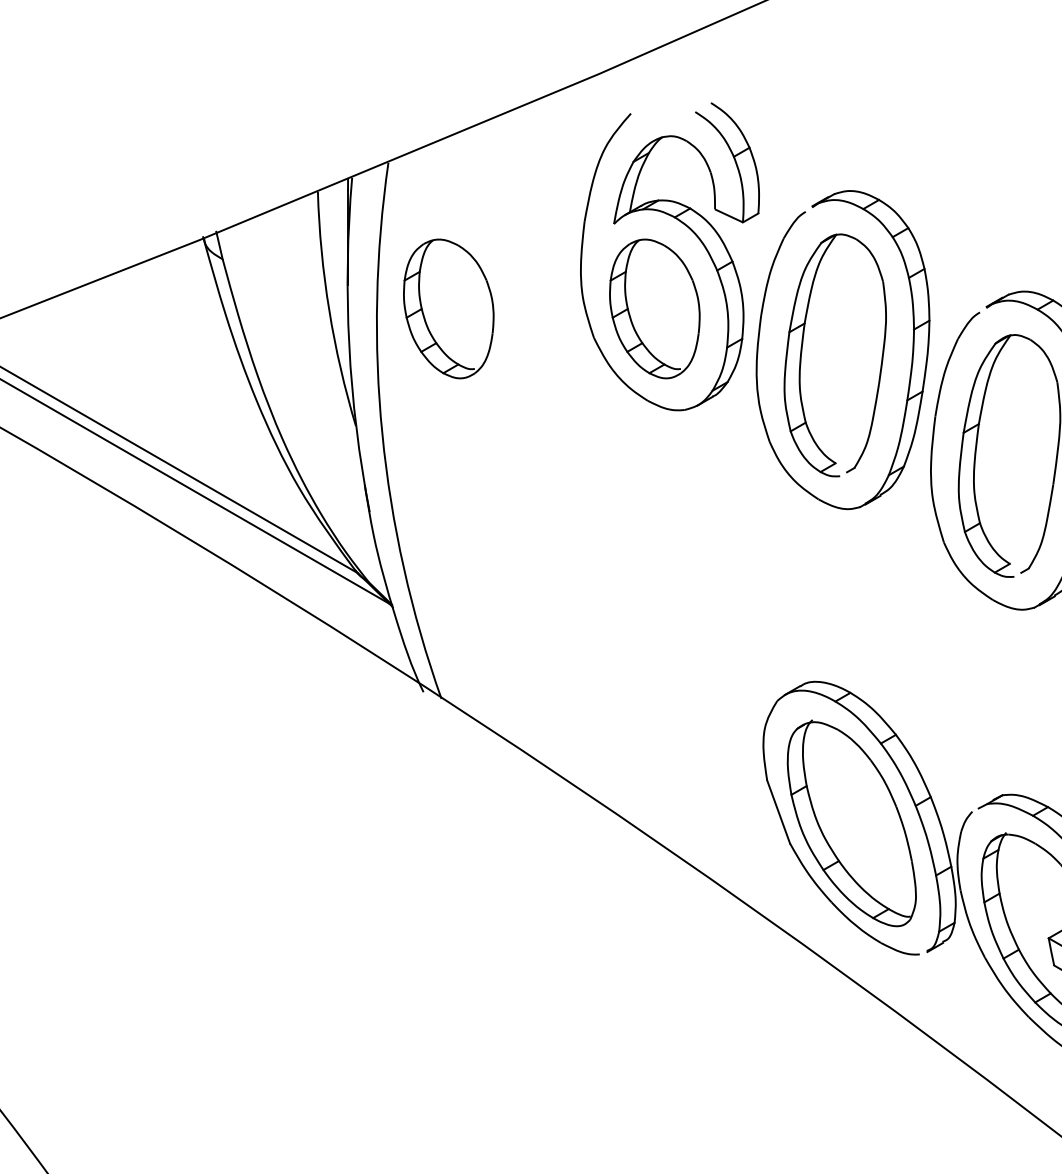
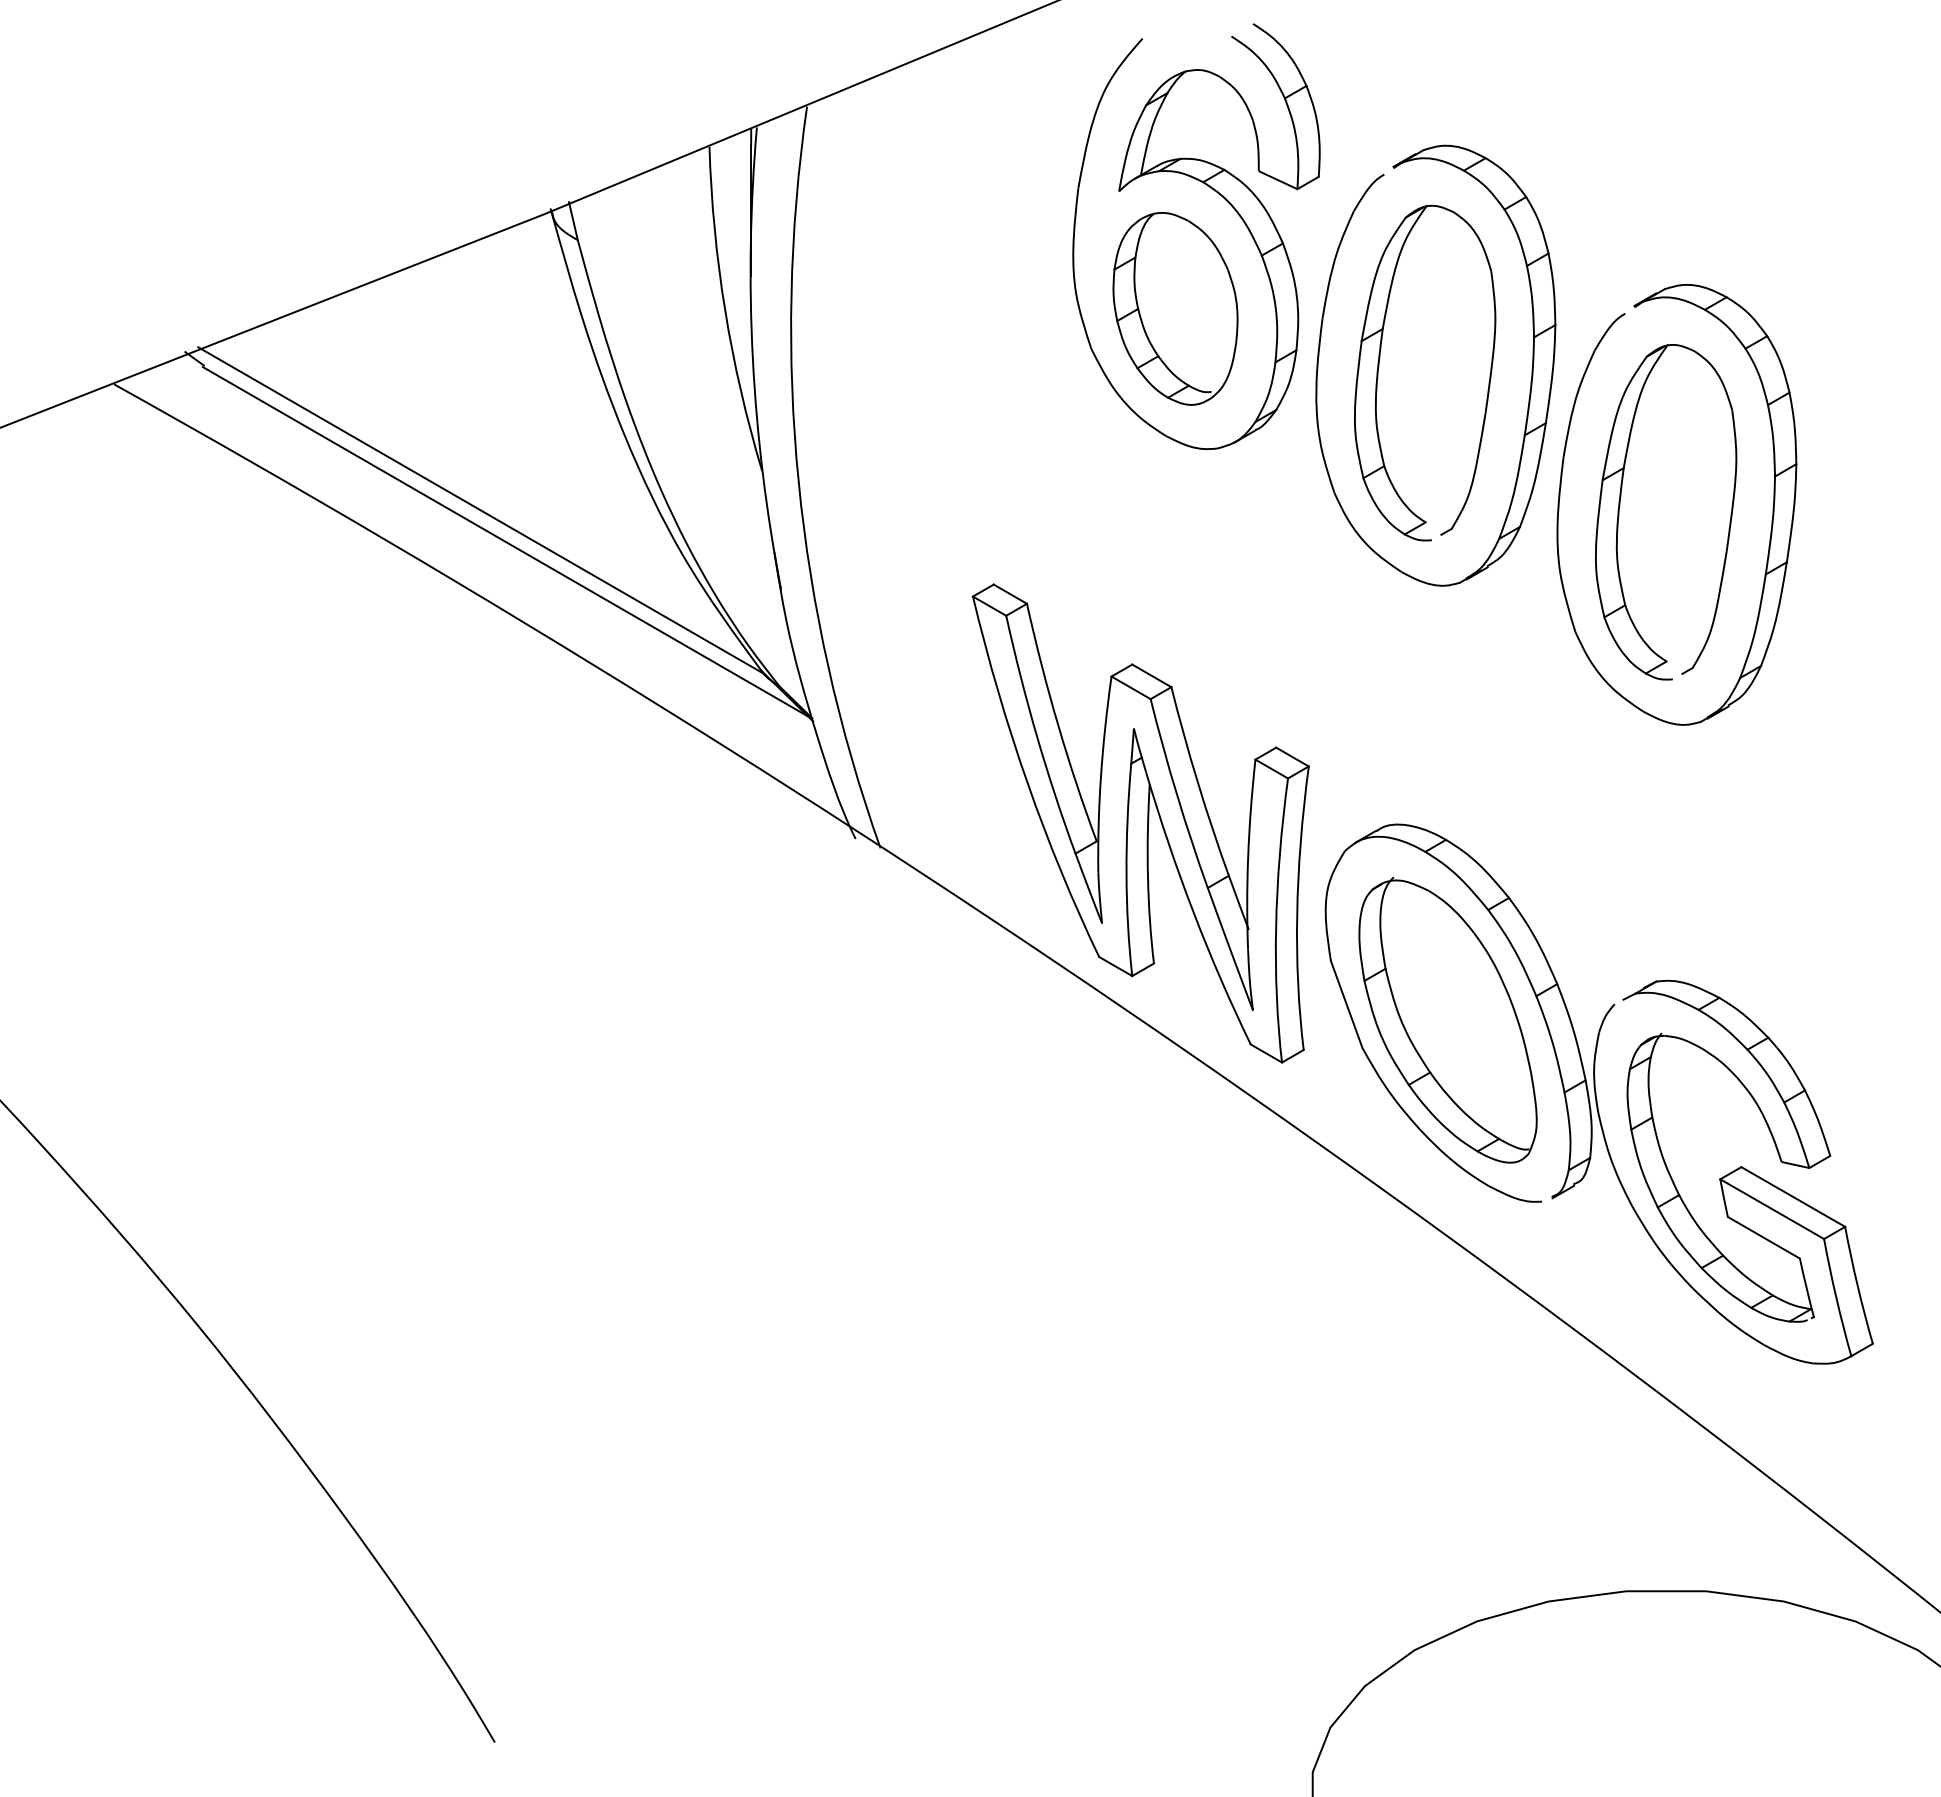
part: (448, 308) -> (890, 308), removed
part: (629, 681) -> (1140, 823), added

